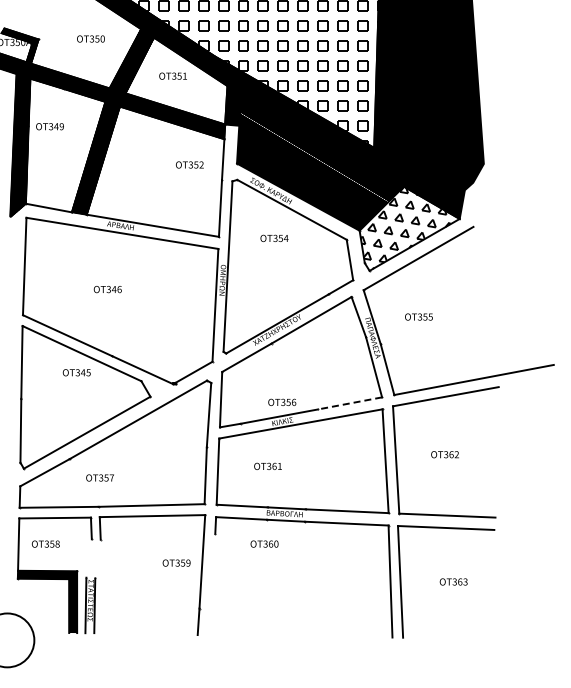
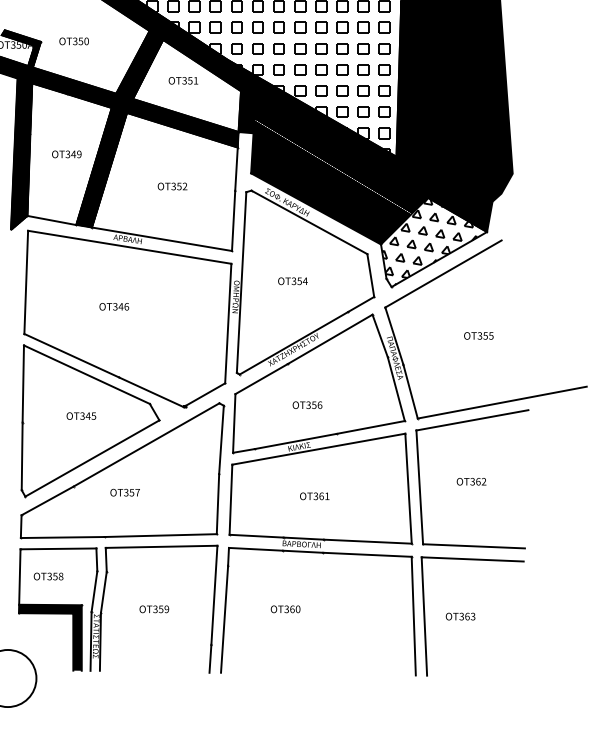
text: (90, 38) -> (73, 40), moved
text: (49, 126) -> (66, 154), moved
text: (189, 164) -> (172, 185), moved
text: (274, 237) -> (292, 280), moved
text: (418, 316) -> (478, 335), moved
text: (76, 372) -> (81, 415), moved
text: (282, 401) -> (307, 404), moved
line: (349, 403) -> (370, 427), dashed -> solid
text: (267, 465) -> (314, 495), moved
text: (99, 477) -> (124, 492), moved
text: (264, 543) -> (285, 608), moved
line: (88, 558) -> (93, 591), added
line: (97, 558) -> (103, 591), added
text: (176, 562) -> (154, 608), moved
text: (453, 581) -> (460, 616), moved
line: (211, 583) -> (224, 618), added

